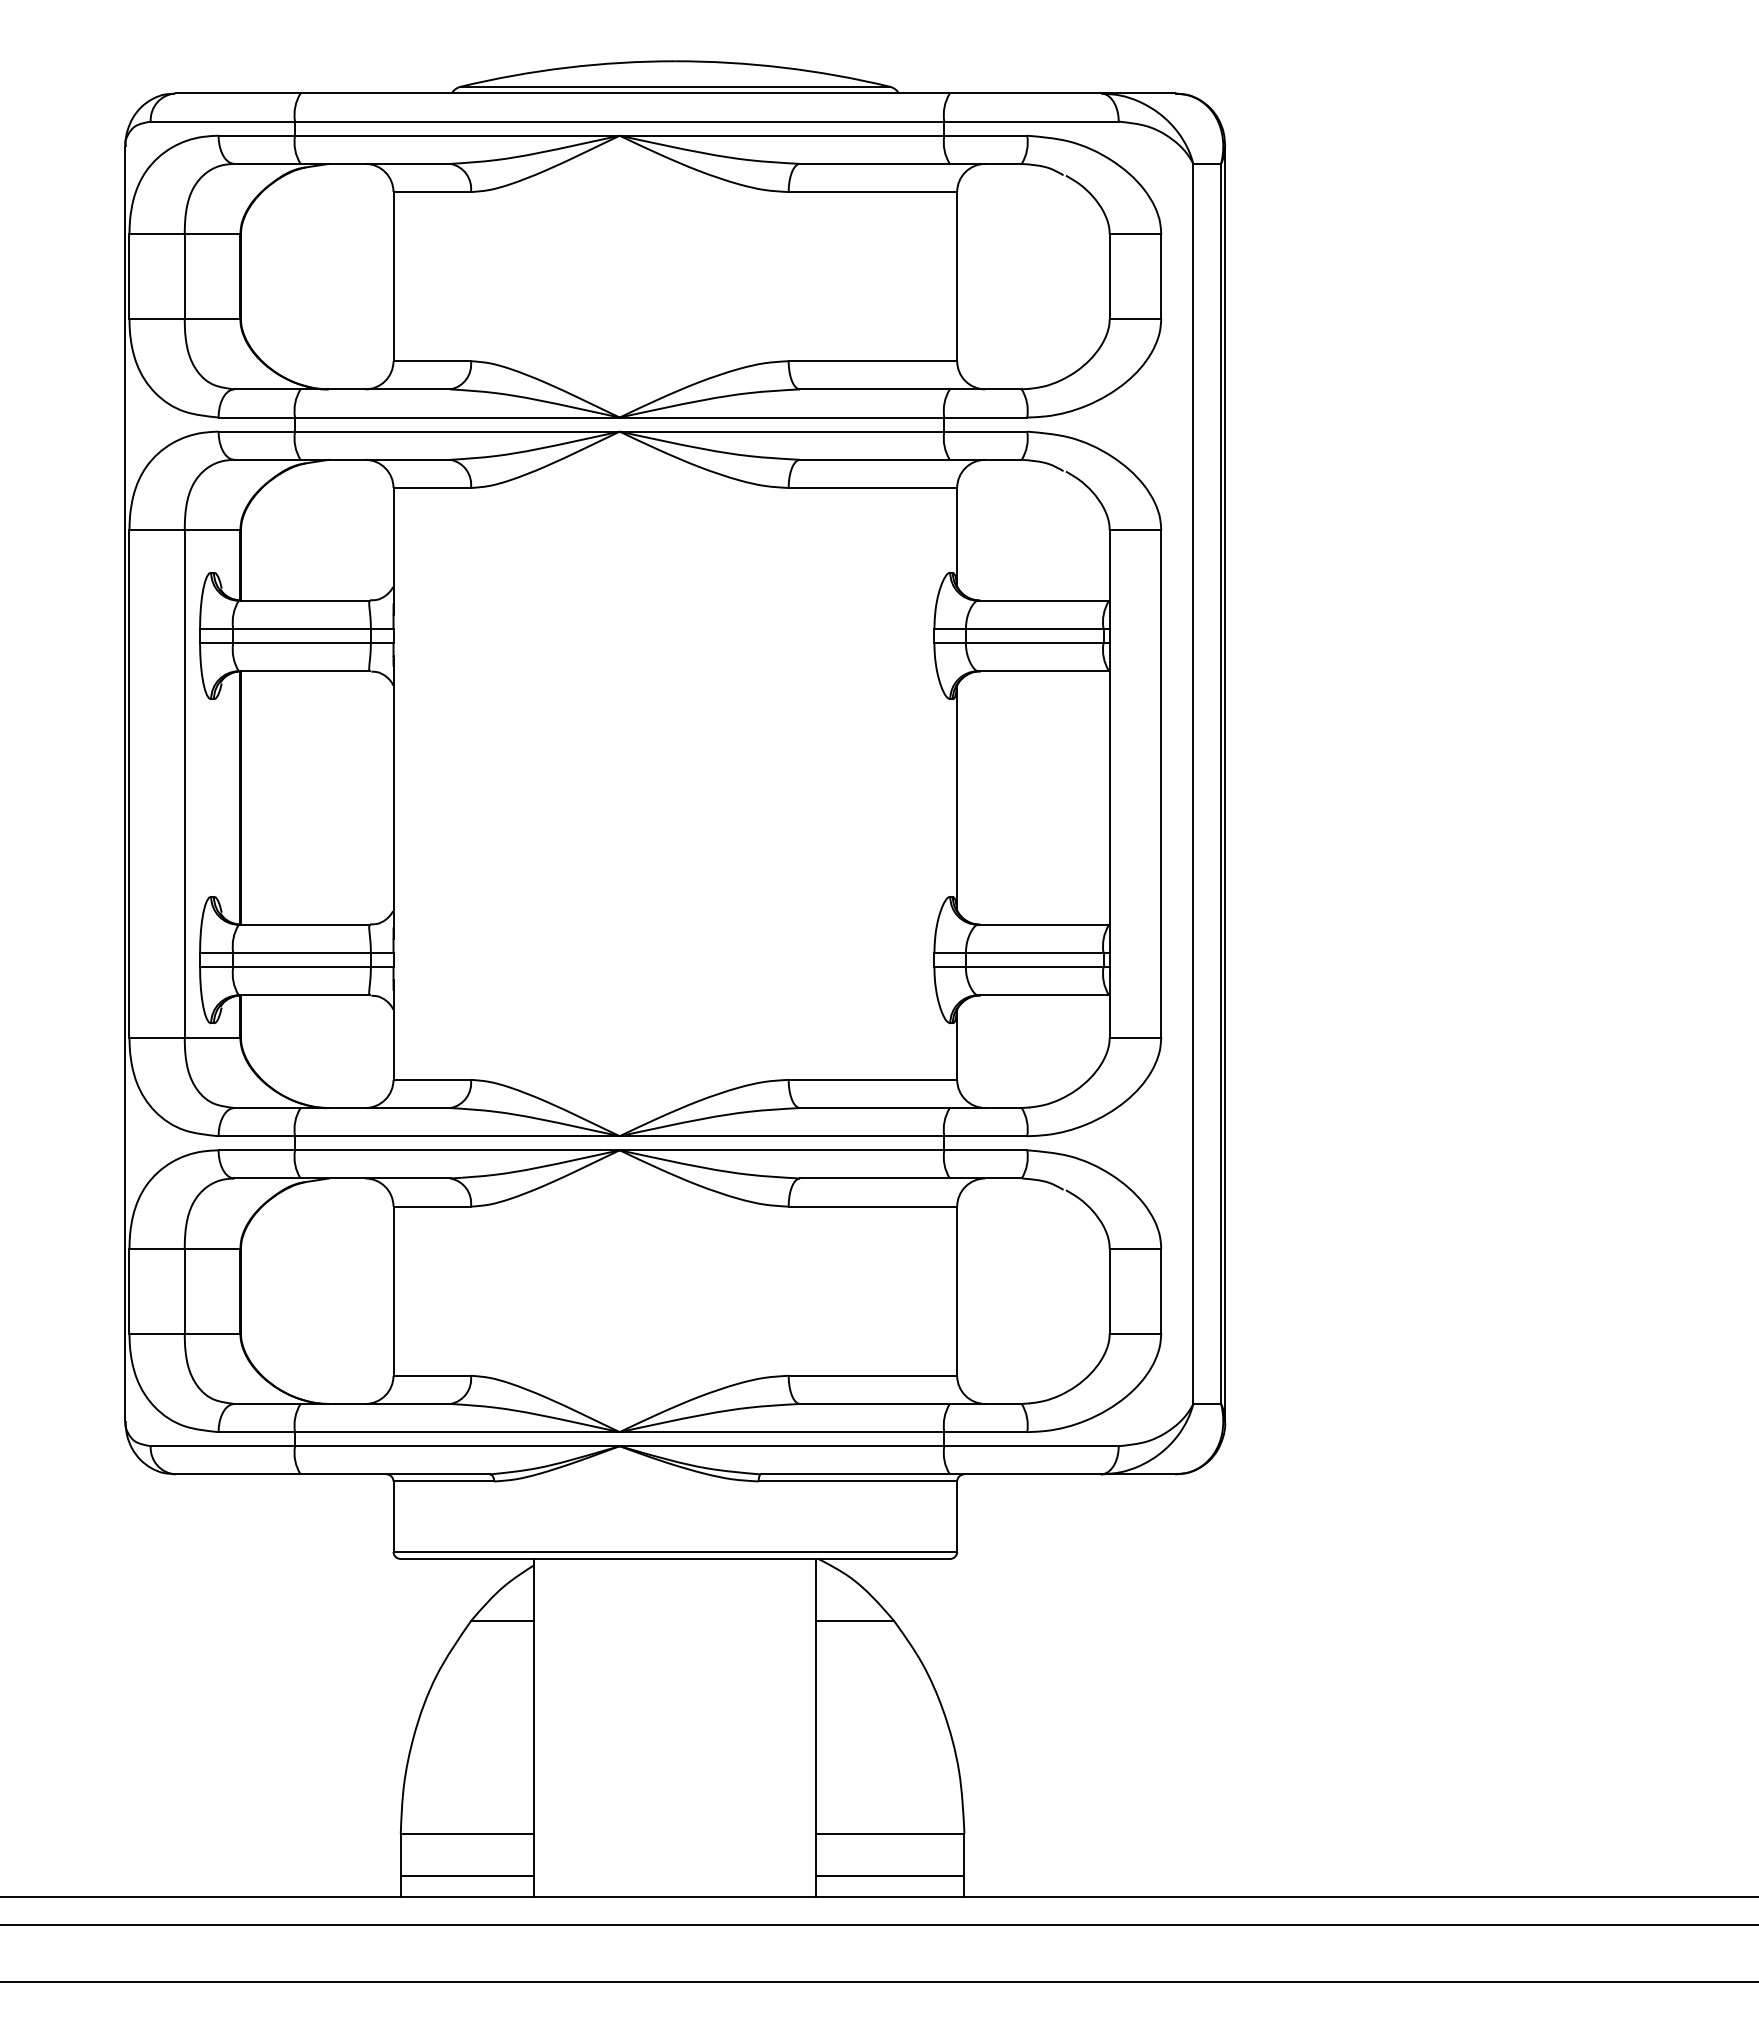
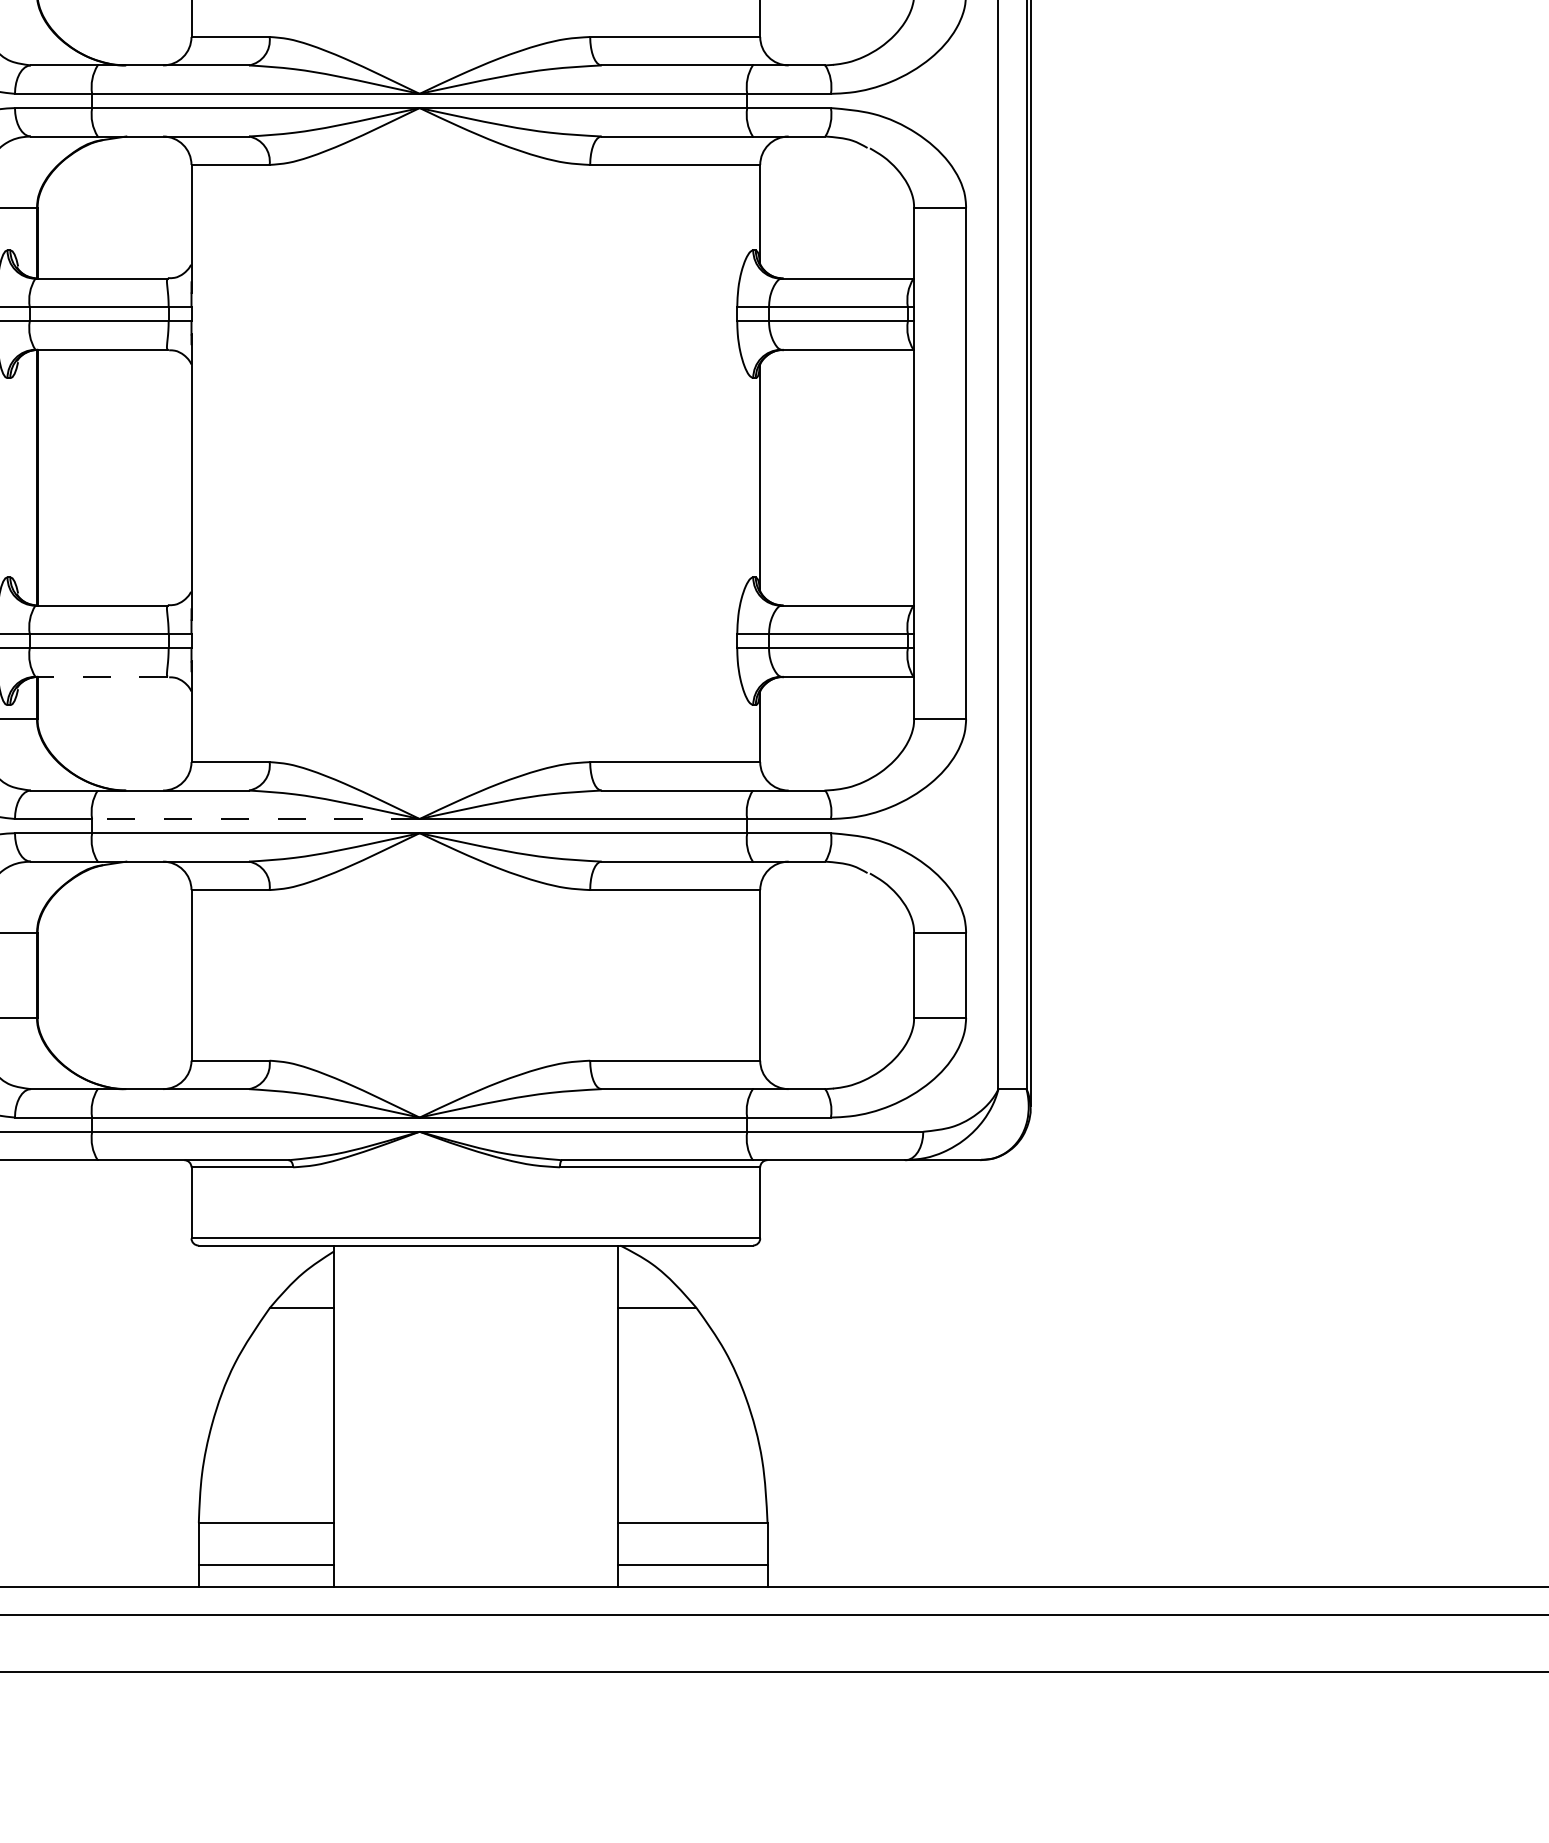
line: (304, 995) -> (101, 677), solid -> dashed
line: (456, 1136) -> (255, 819), solid -> dashed

